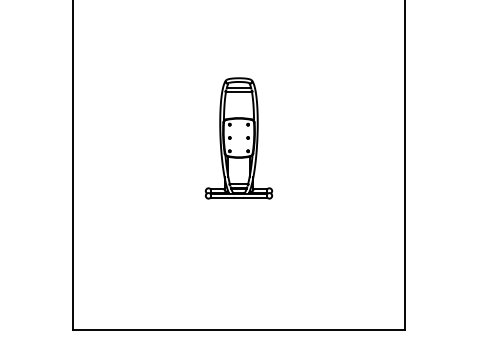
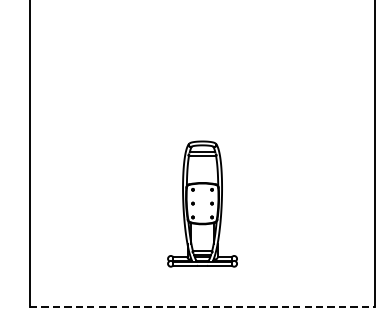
part: (238, 138) -> (202, 204), moved
line: (239, 330) -> (203, 307), solid -> dashed

